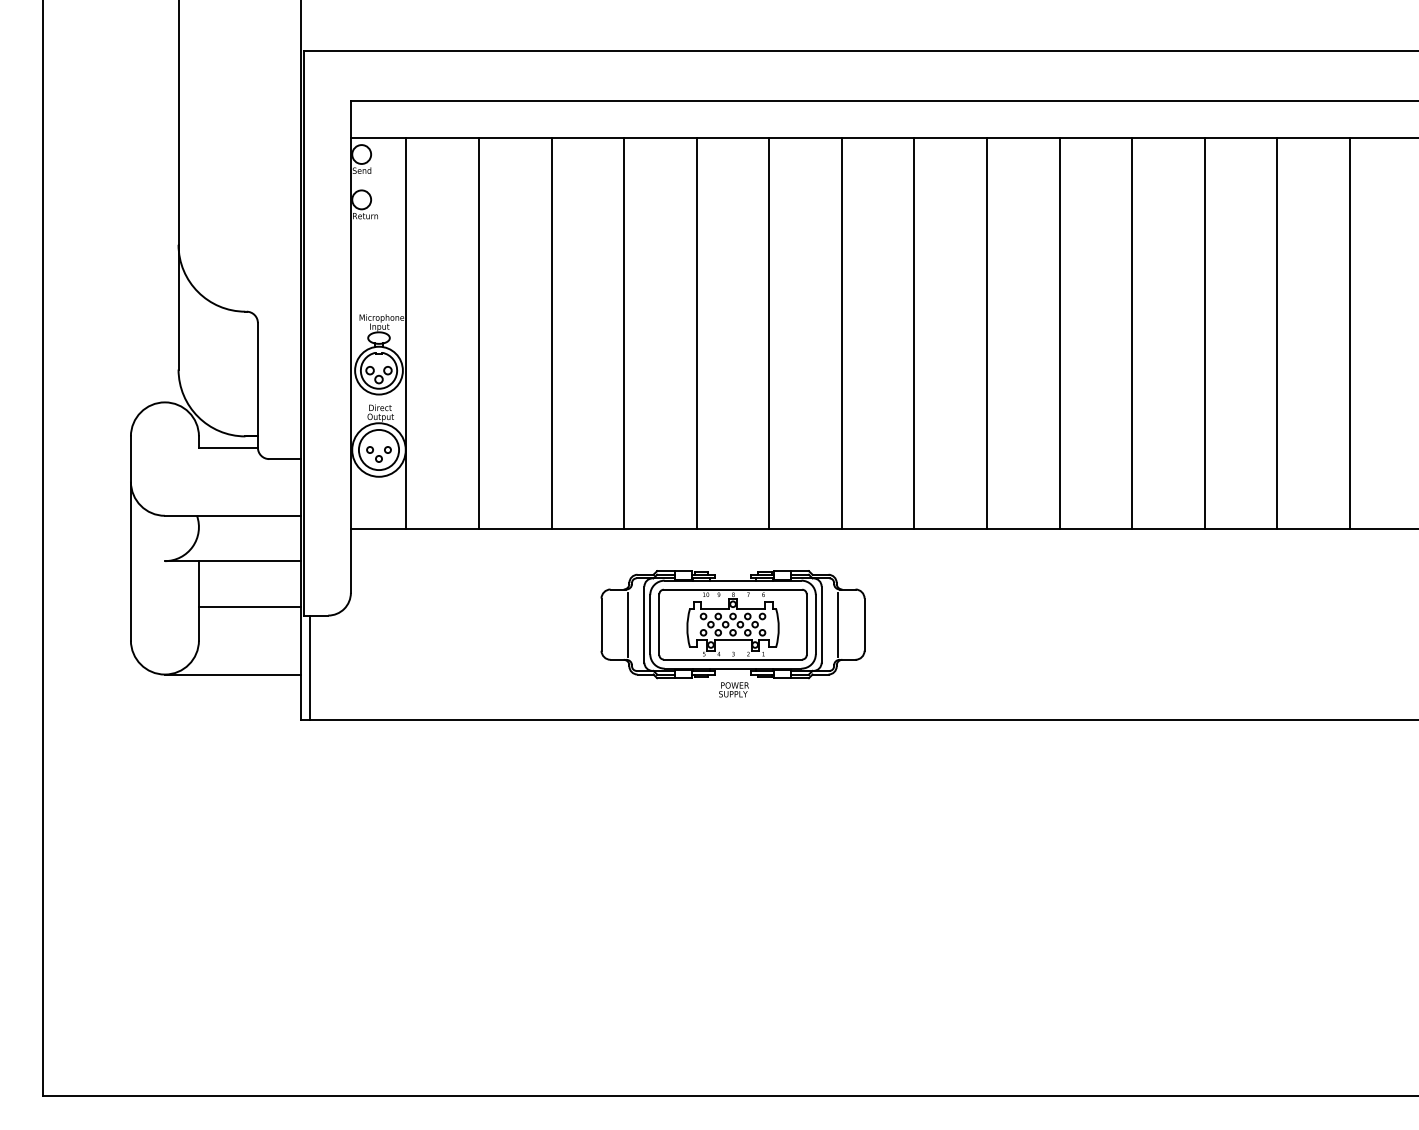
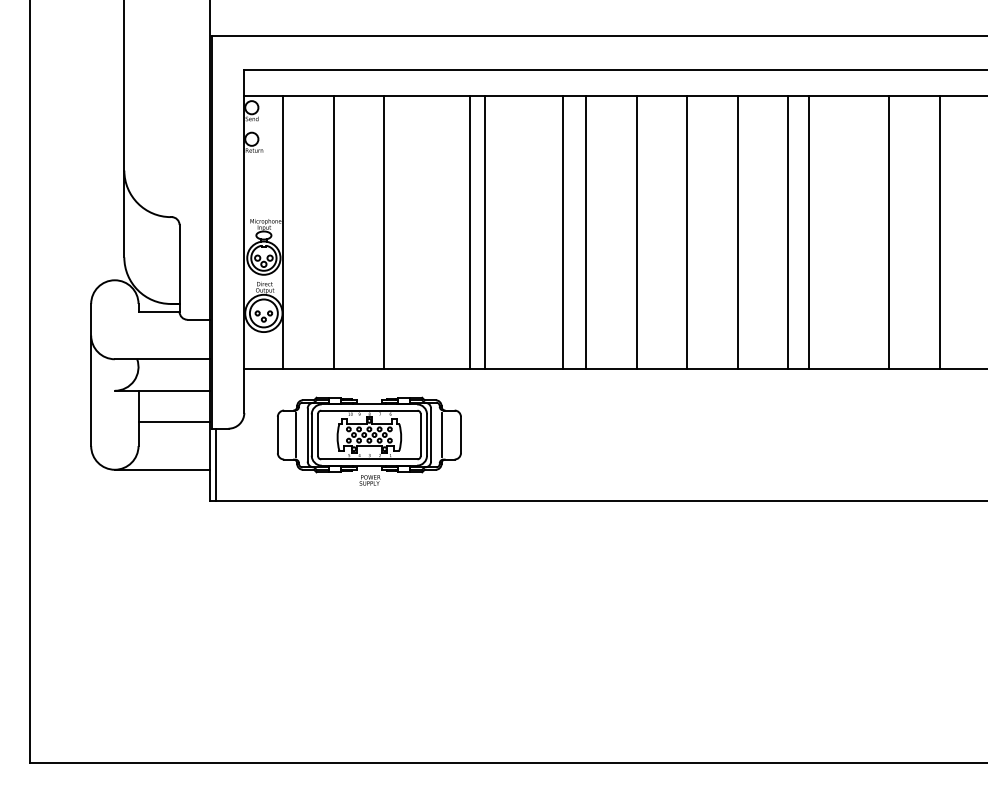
line: (624, 333) -> (469, 232), moved
line: (769, 333) -> (562, 232), moved
line: (1204, 333) -> (808, 232), moved
part: (733, 632) -> (369, 440), moved

